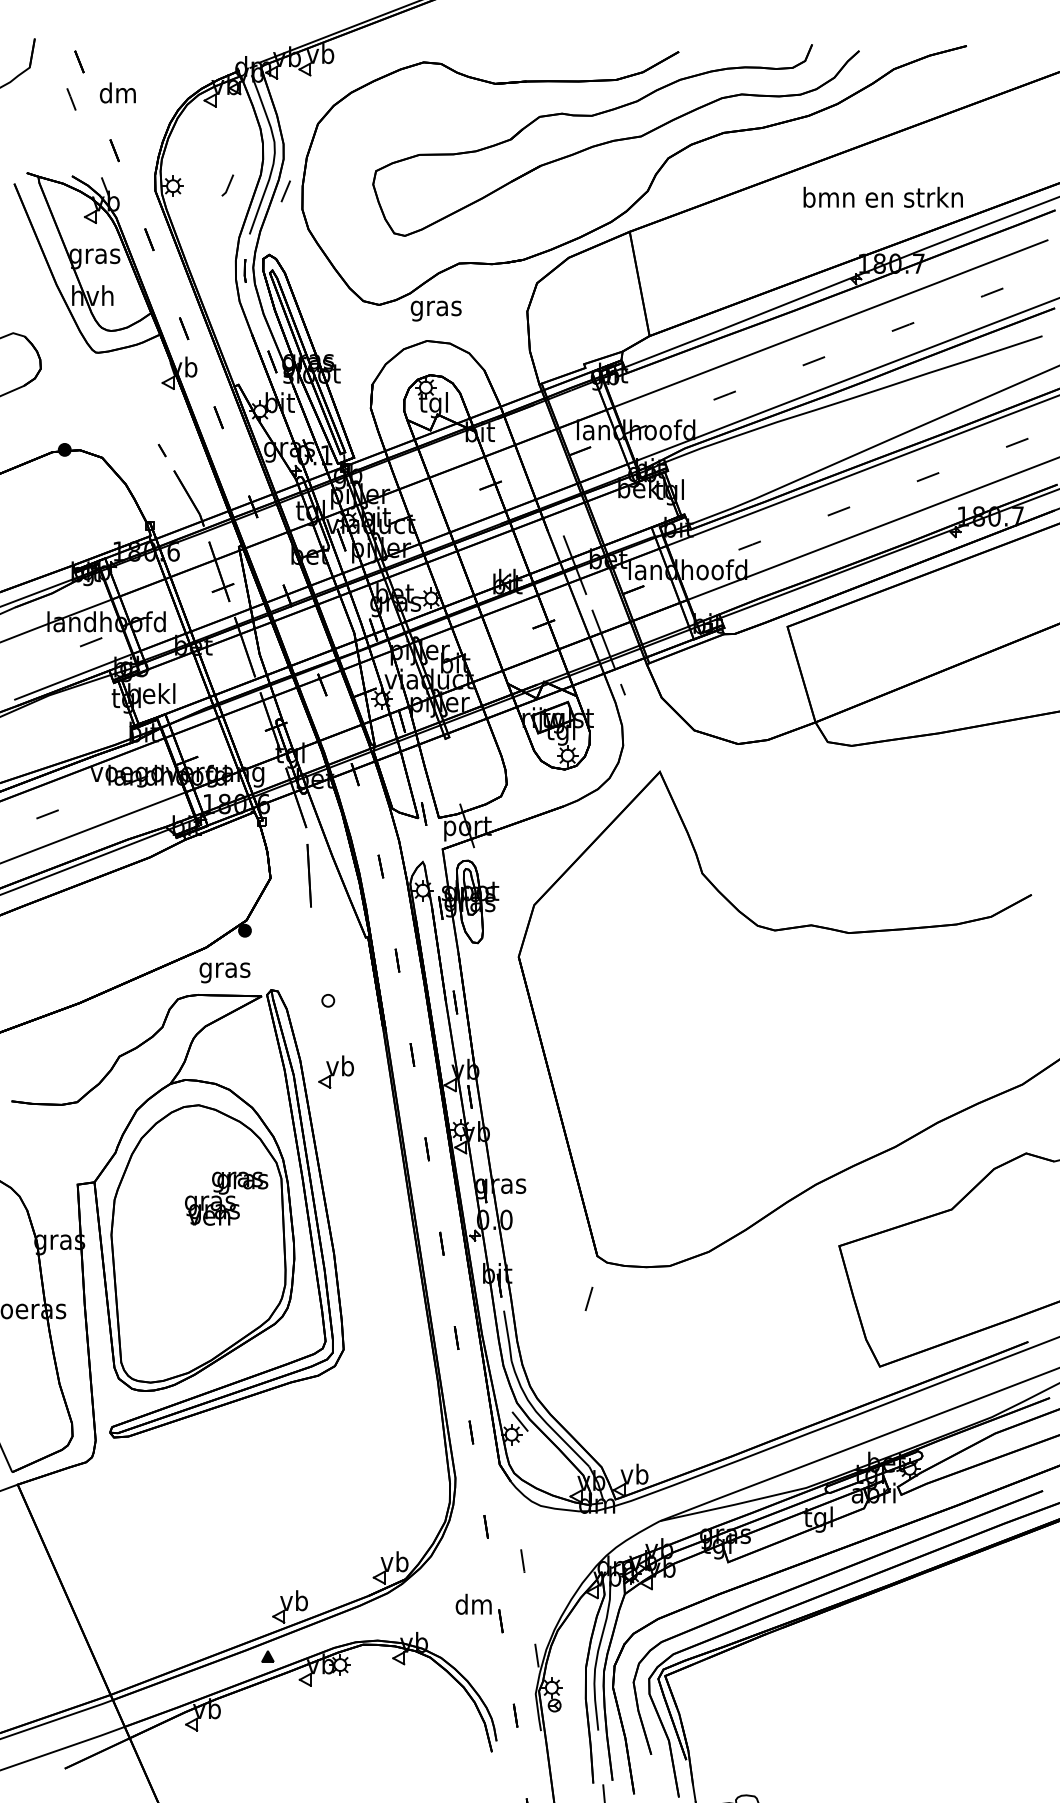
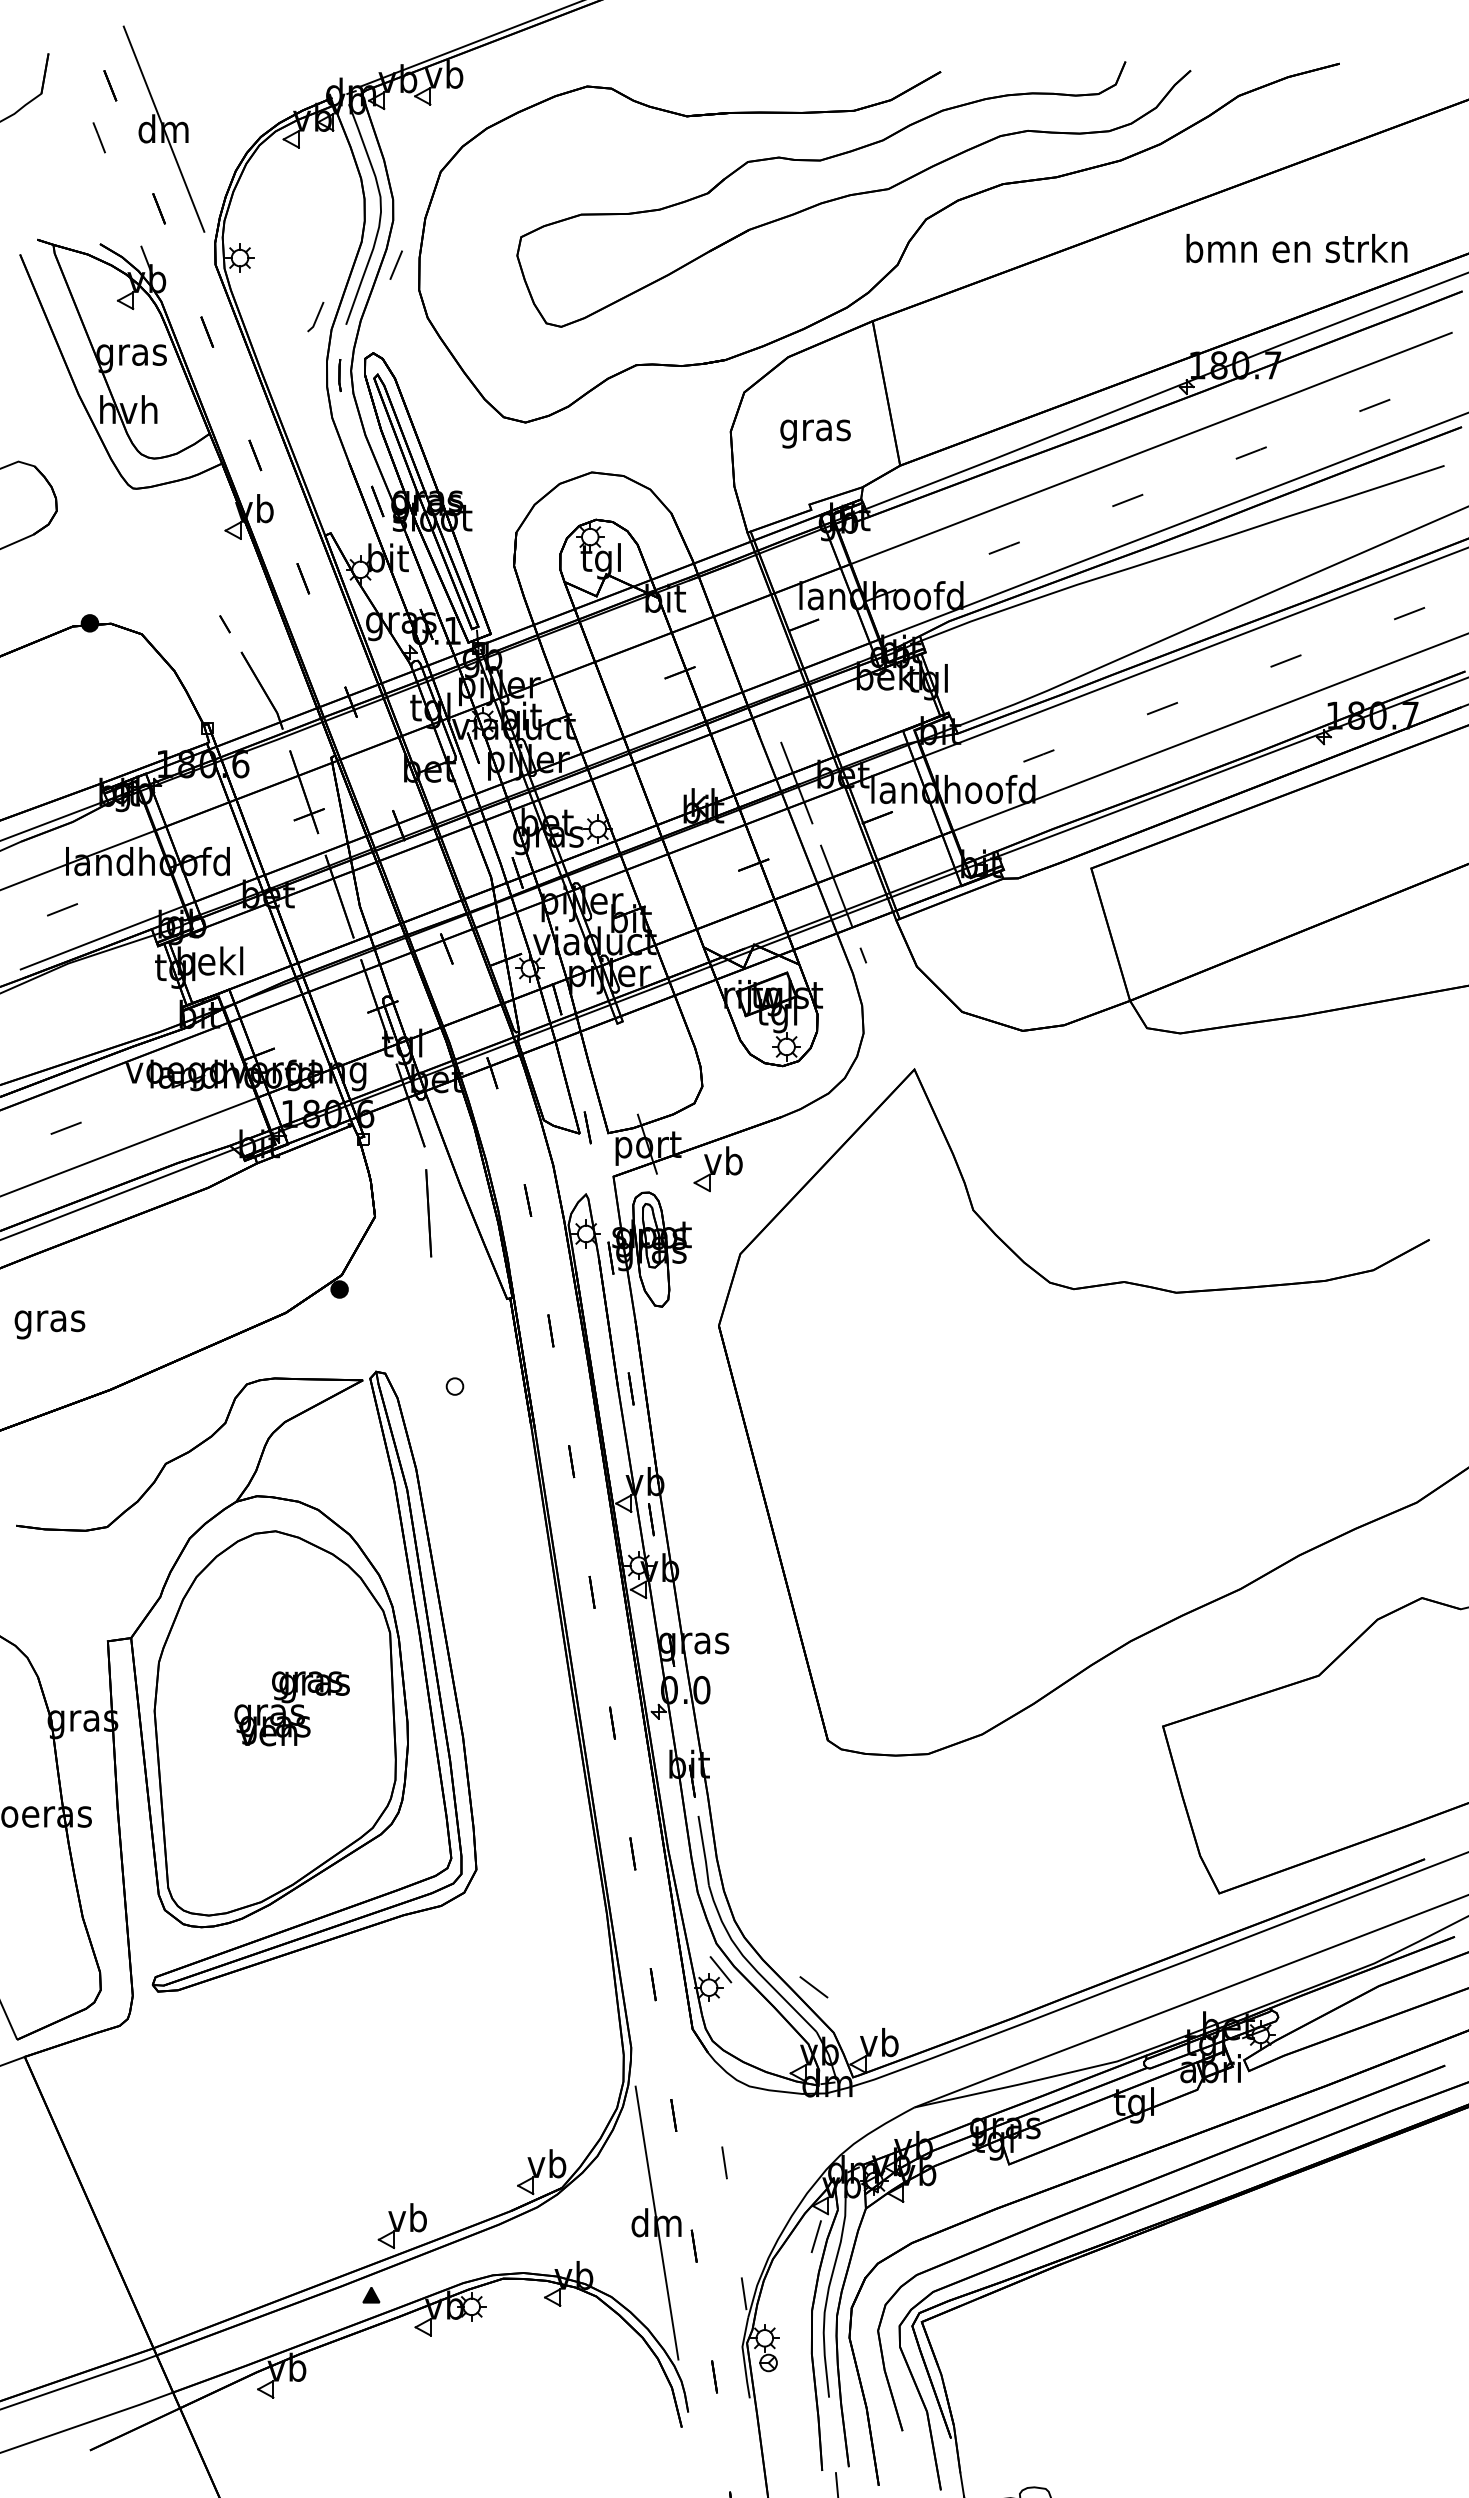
line: (117, 92) -> (163, 128), added
line: (228, 185) -> (316, 317), moved
text: (882, 197) -> (1296, 248), moved
text: (436, 310) -> (815, 433), moved
line: (91, 642) -> (62, 909), moved
text: (224, 972) -> (49, 1324), moved
part: (335, 1072) -> (717, 1169), moved
text: (226, 1198) -> (291, 1708), moved
line: (588, 1298) -> (815, 2236), moved
line: (587, 1434) -> (813, 1987), added
line: (473, 1604) -> (656, 2222), added

